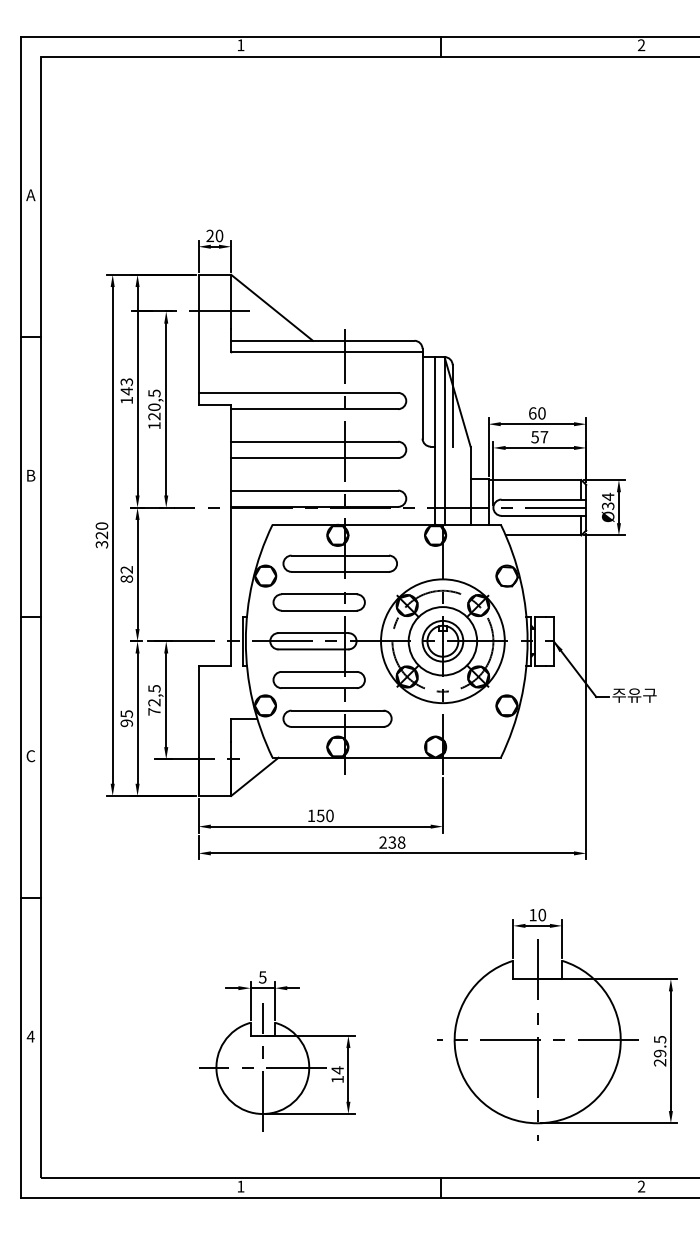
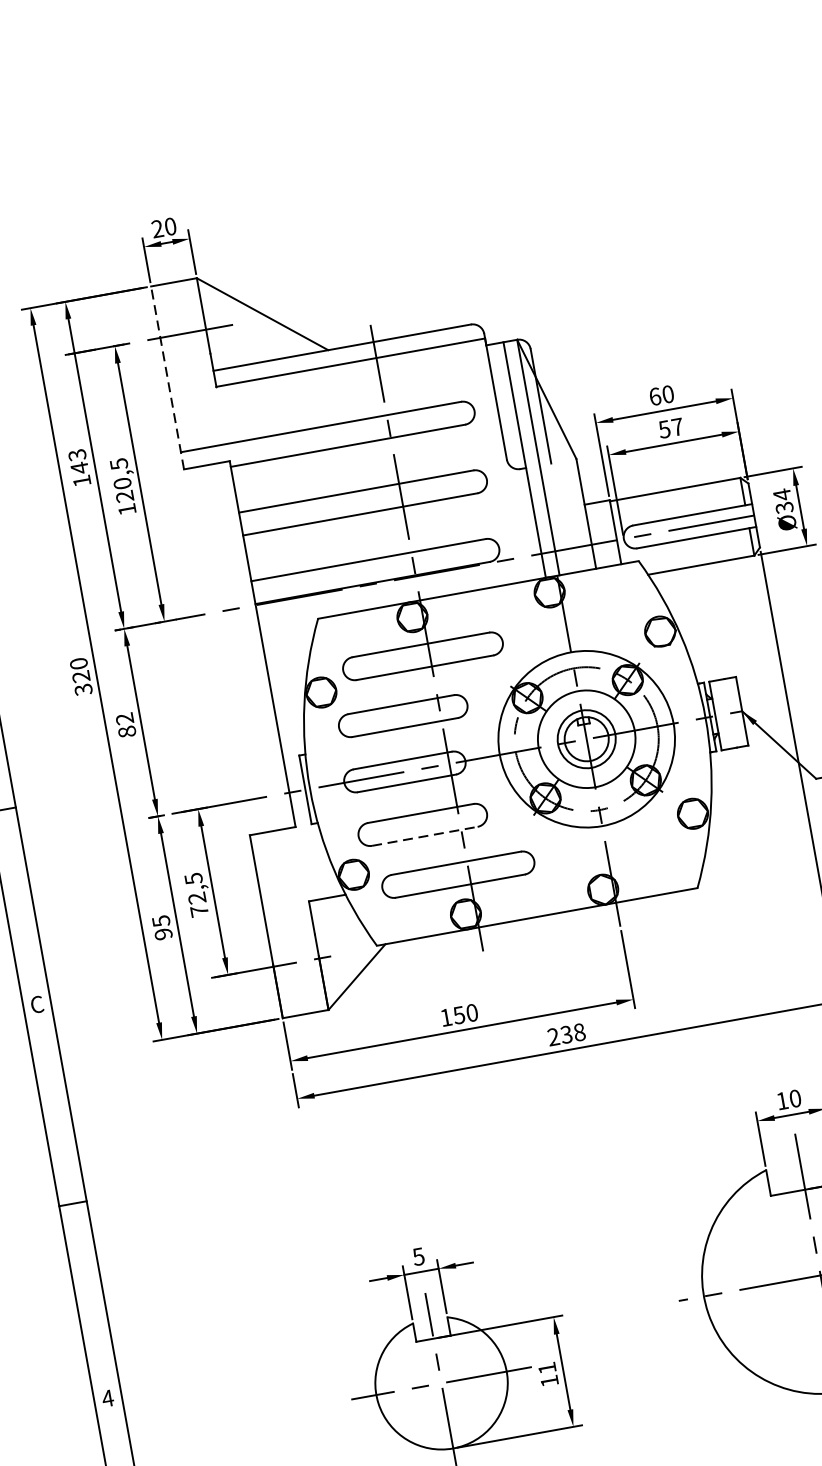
line: (198, 339) -> (167, 377), solid -> dashed
line: (319, 688) -> (425, 836), solid -> dashed
text: (337, 1070) -> (547, 1368), 14 -> 11

